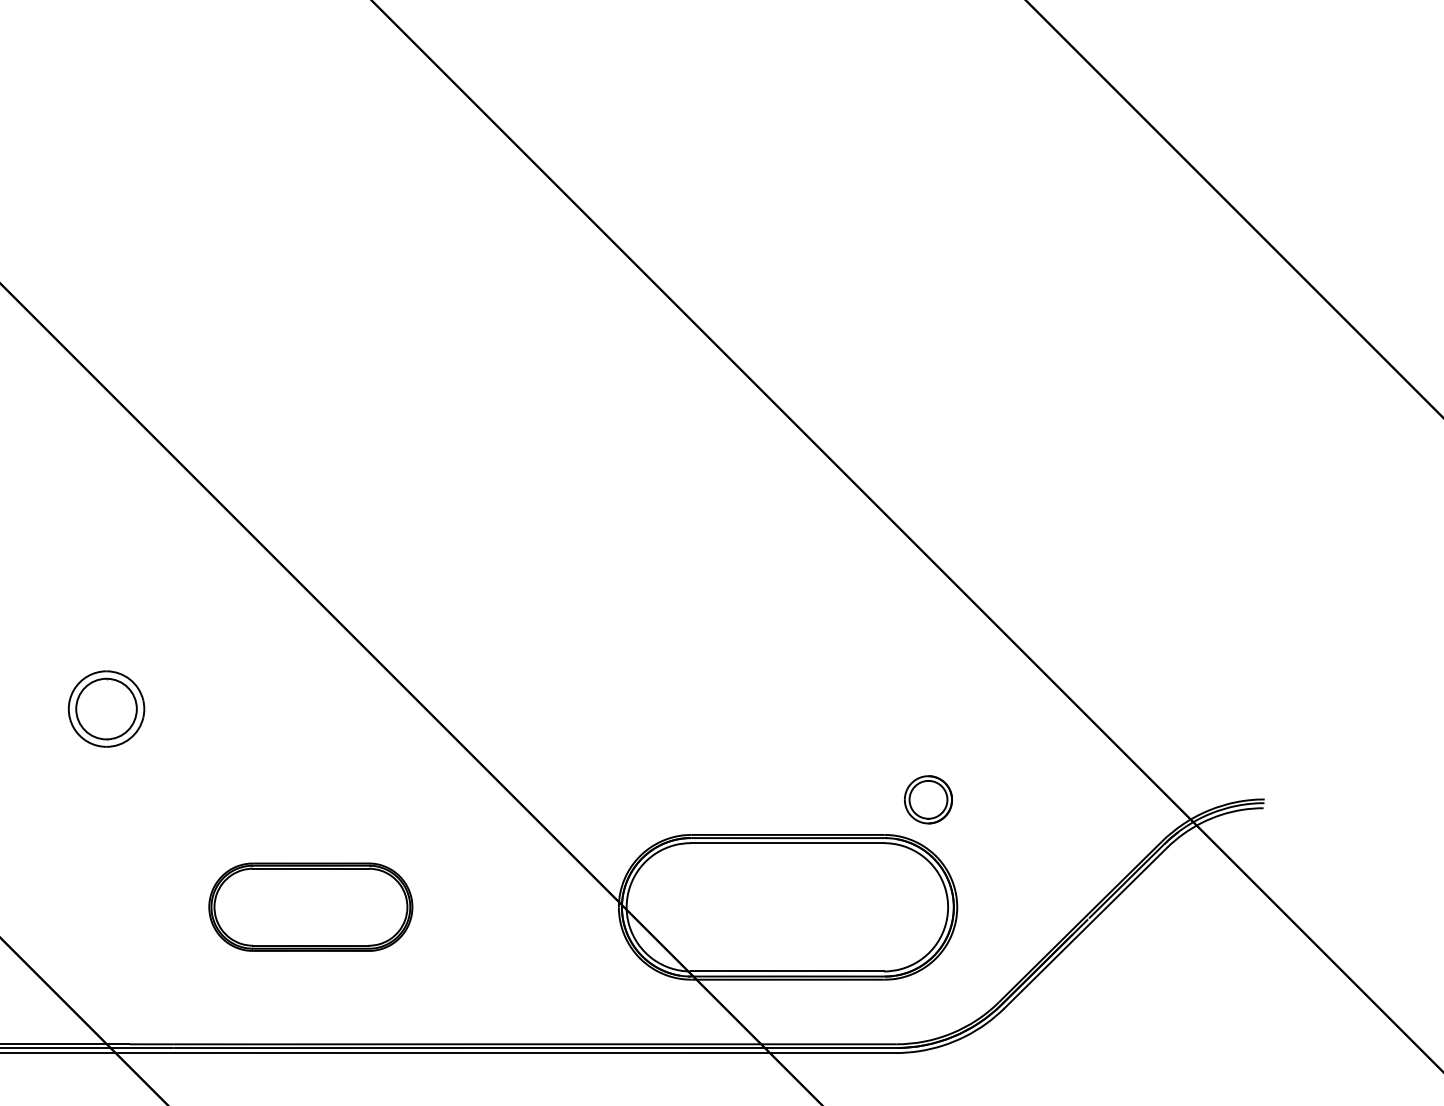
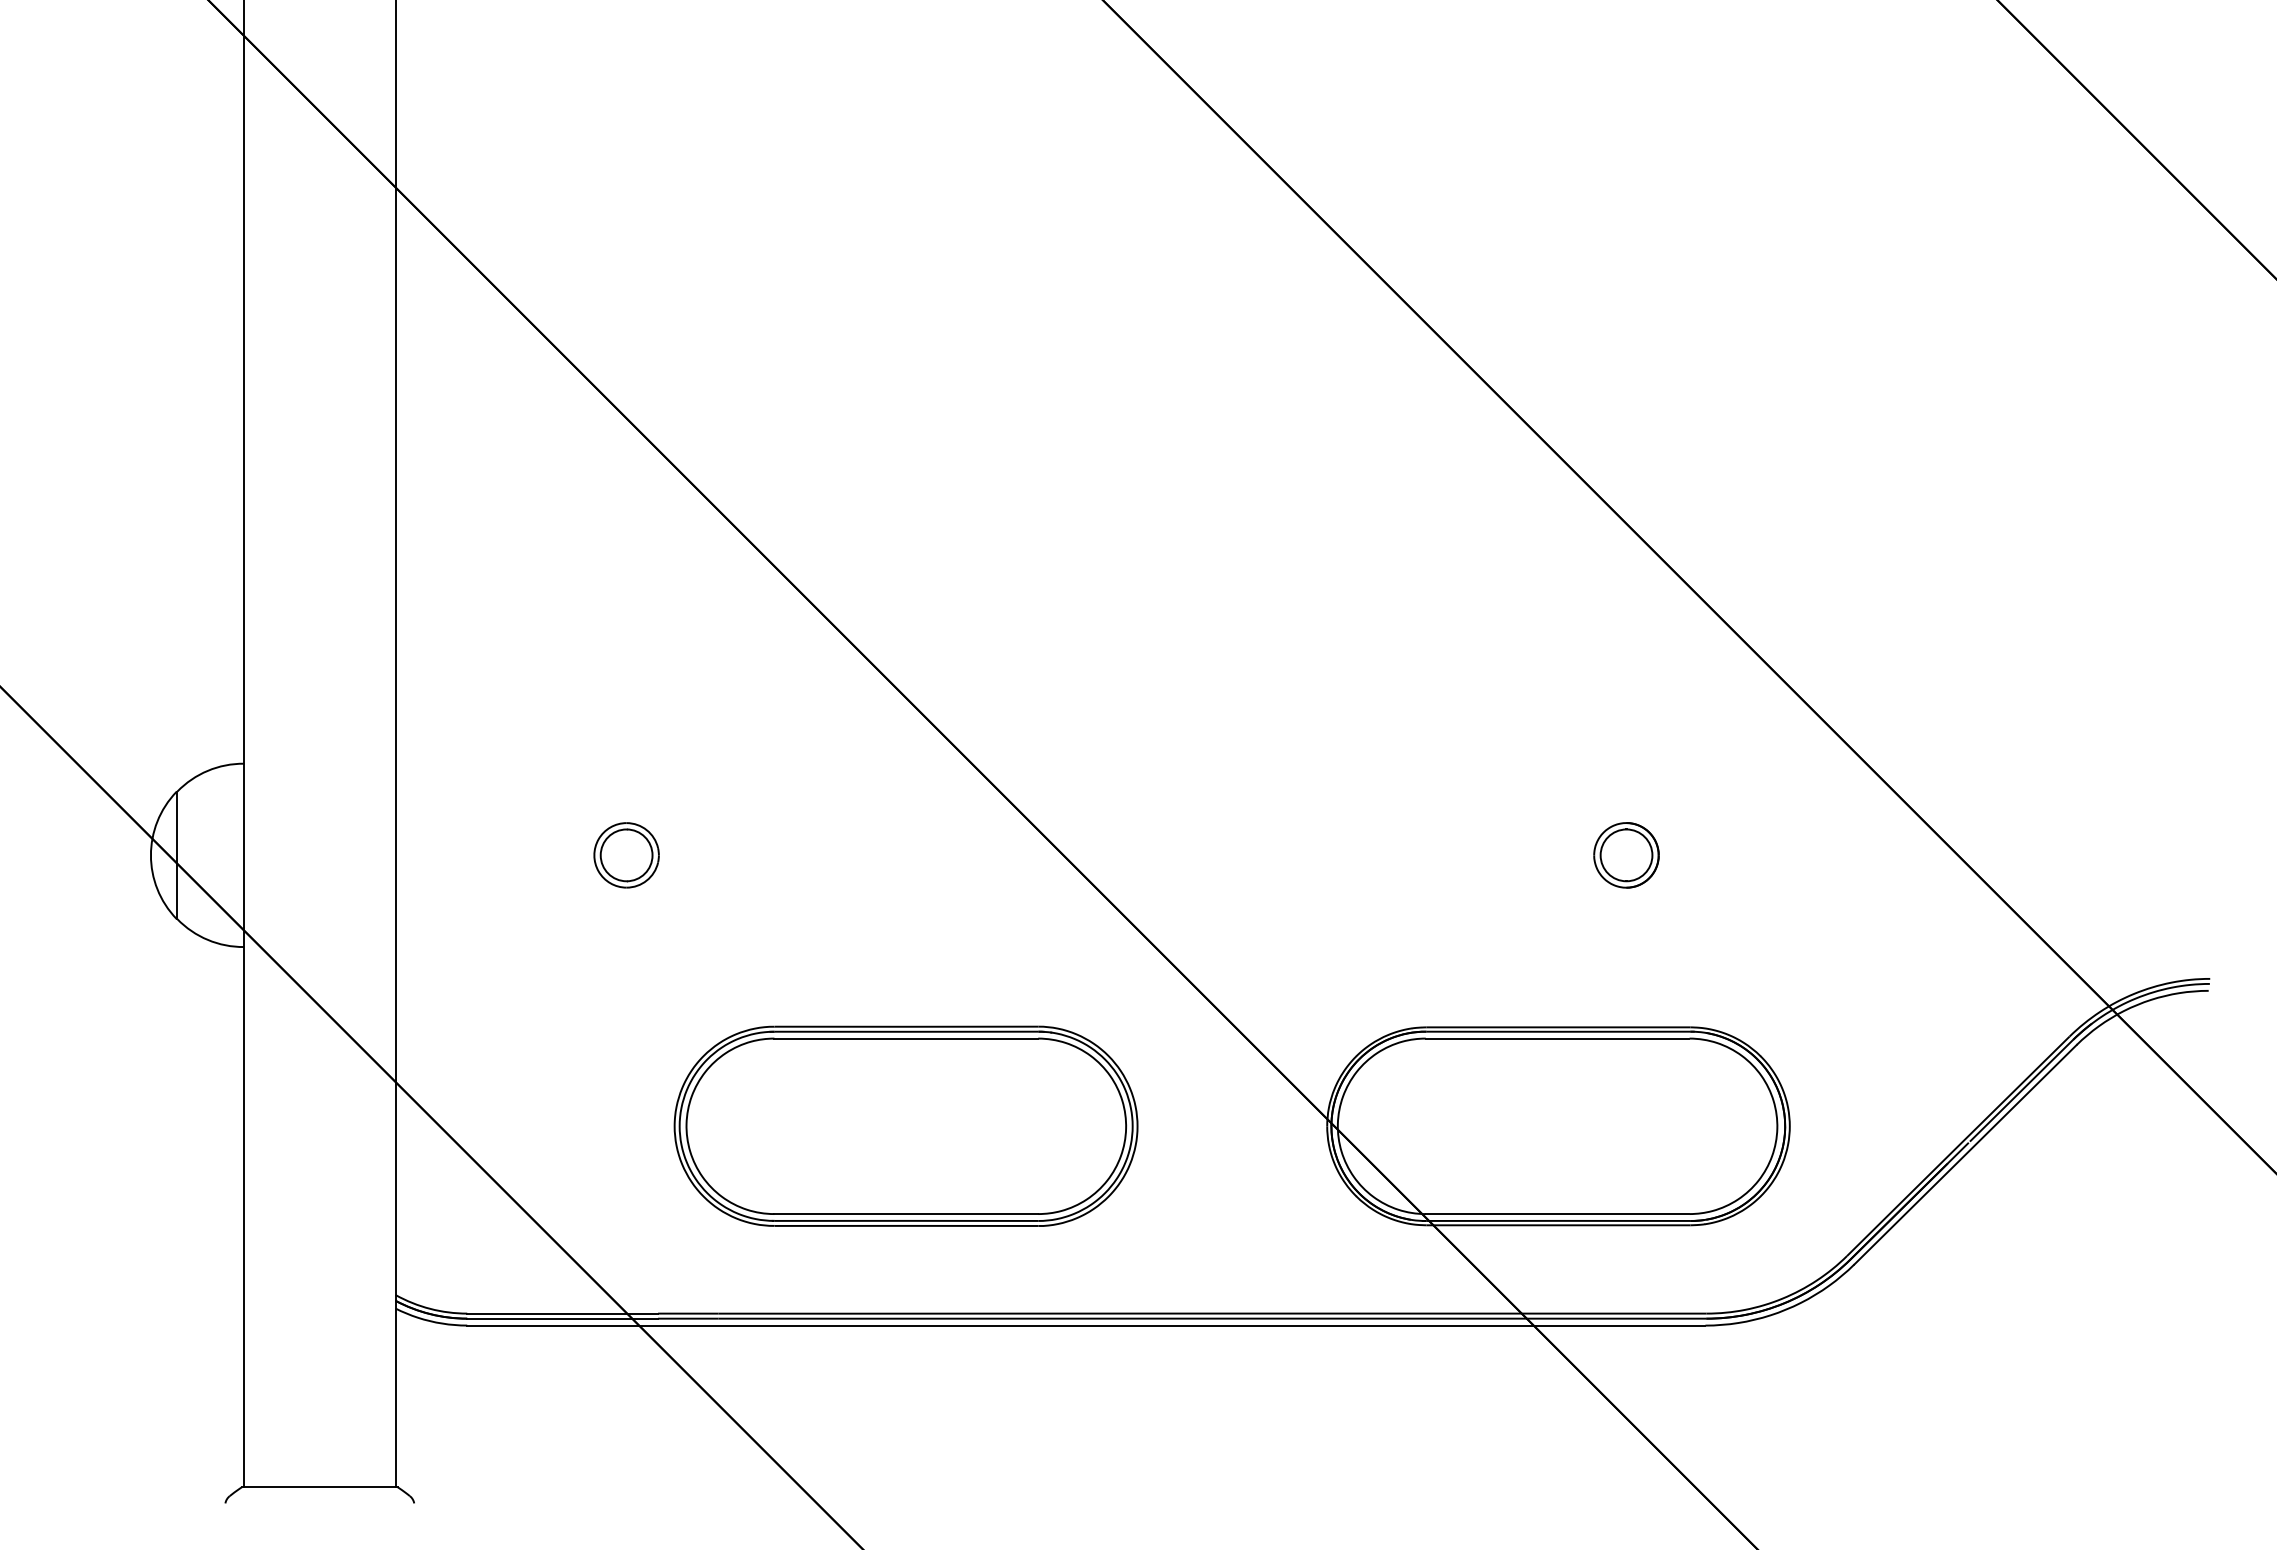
part: (106, 709) -> (626, 855), size x0.62
part: (928, 799) -> (1626, 855), moved
part: (310, 906) -> (905, 1125), size x1.67

